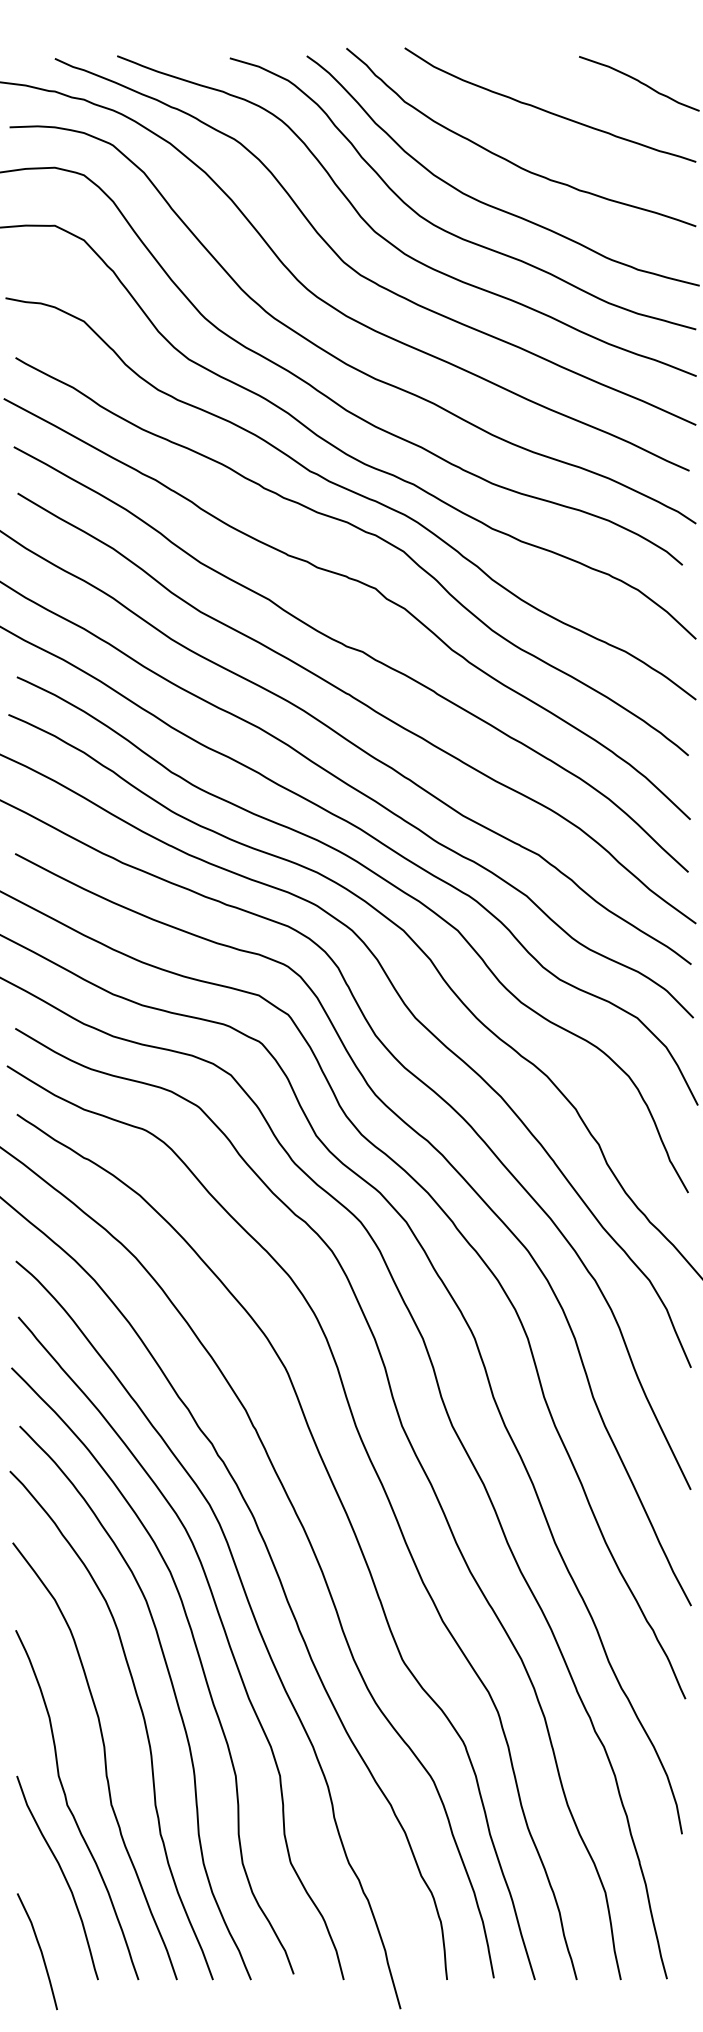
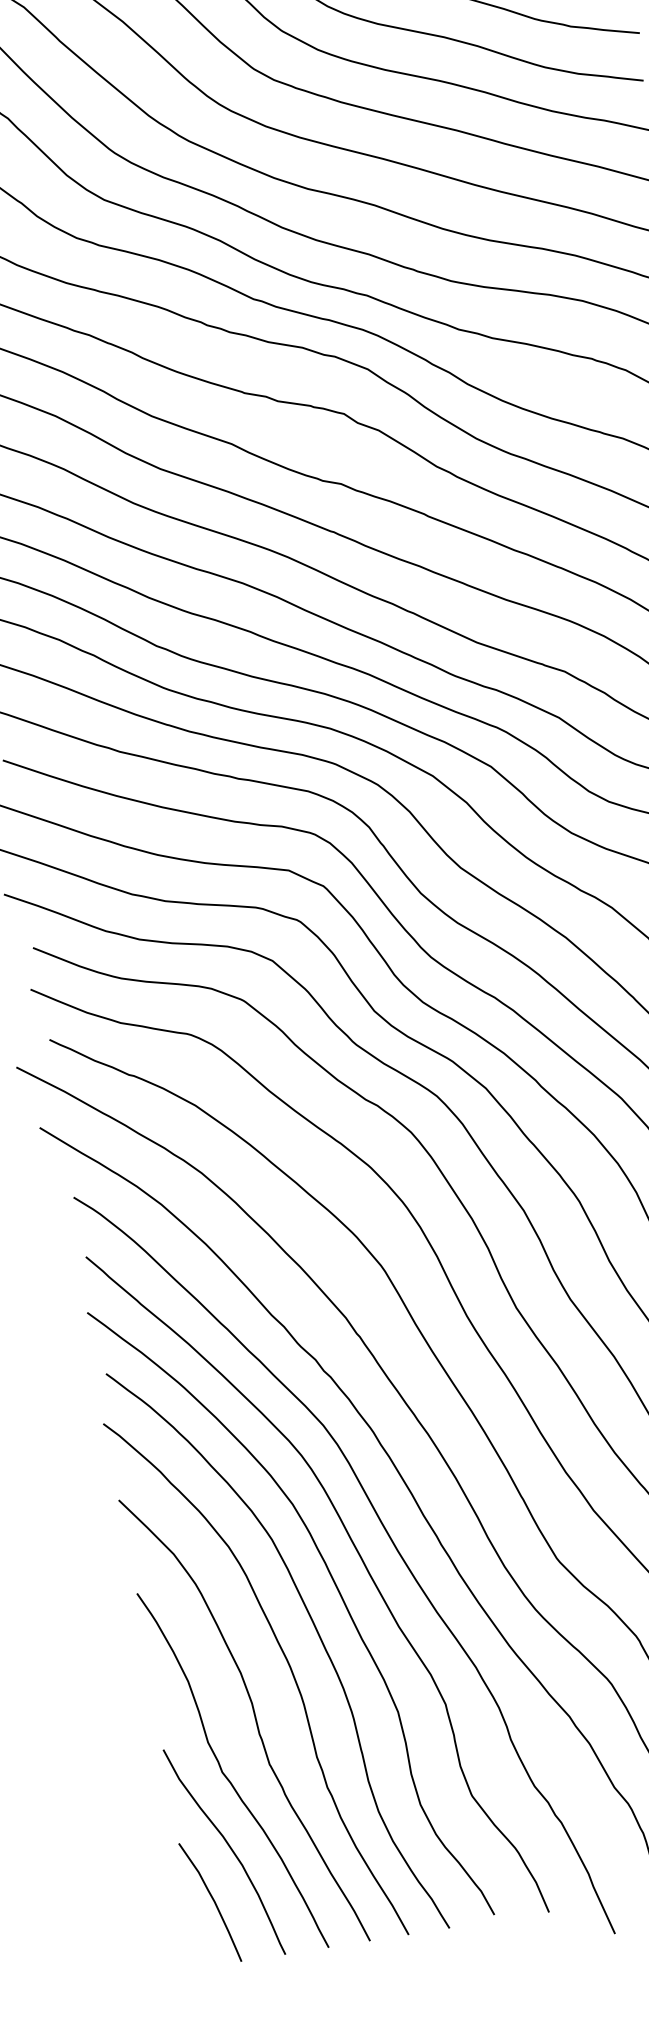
curve: (39, 1949) -> (212, 1899), moved

